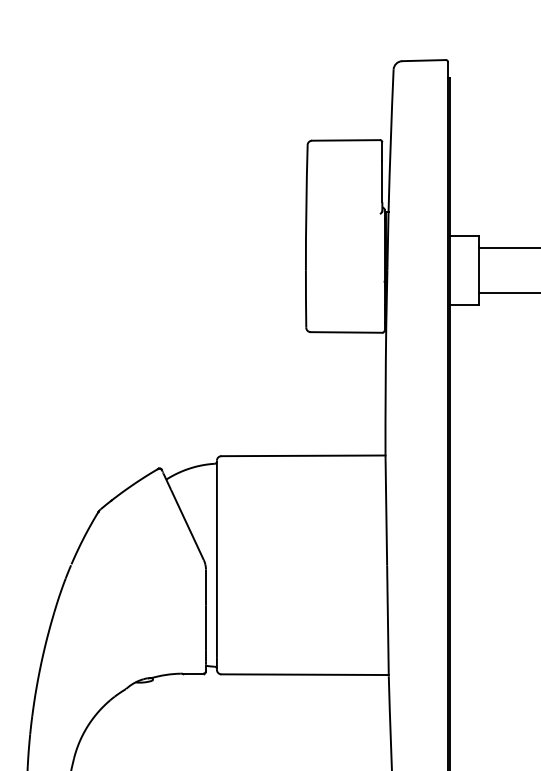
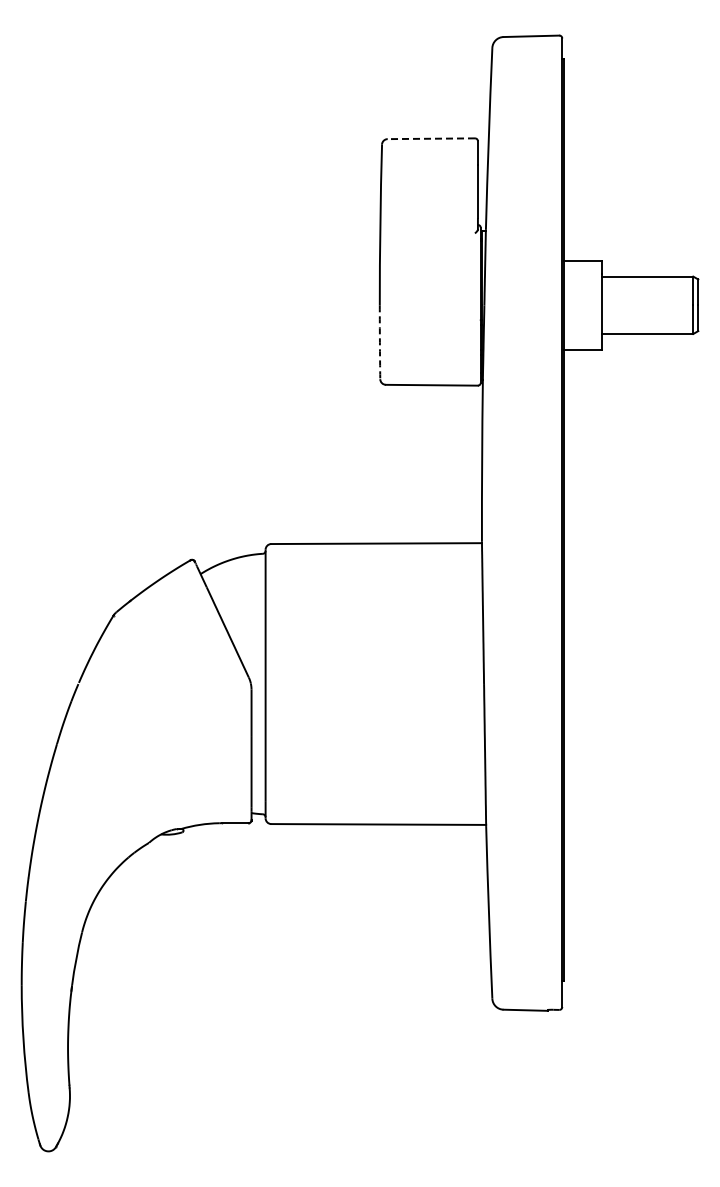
line: (346, 140) -> (431, 138), solid -> dashed
arc: (305, 299) -> (379, 342), solid -> dashed

